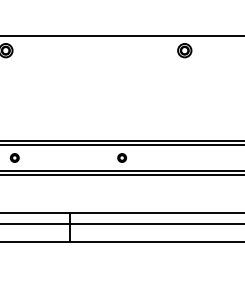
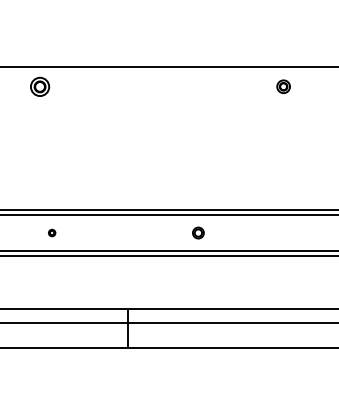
part: (184, 50) -> (283, 86), size x0.7
part: (14, 157) -> (51, 232), size x0.6

